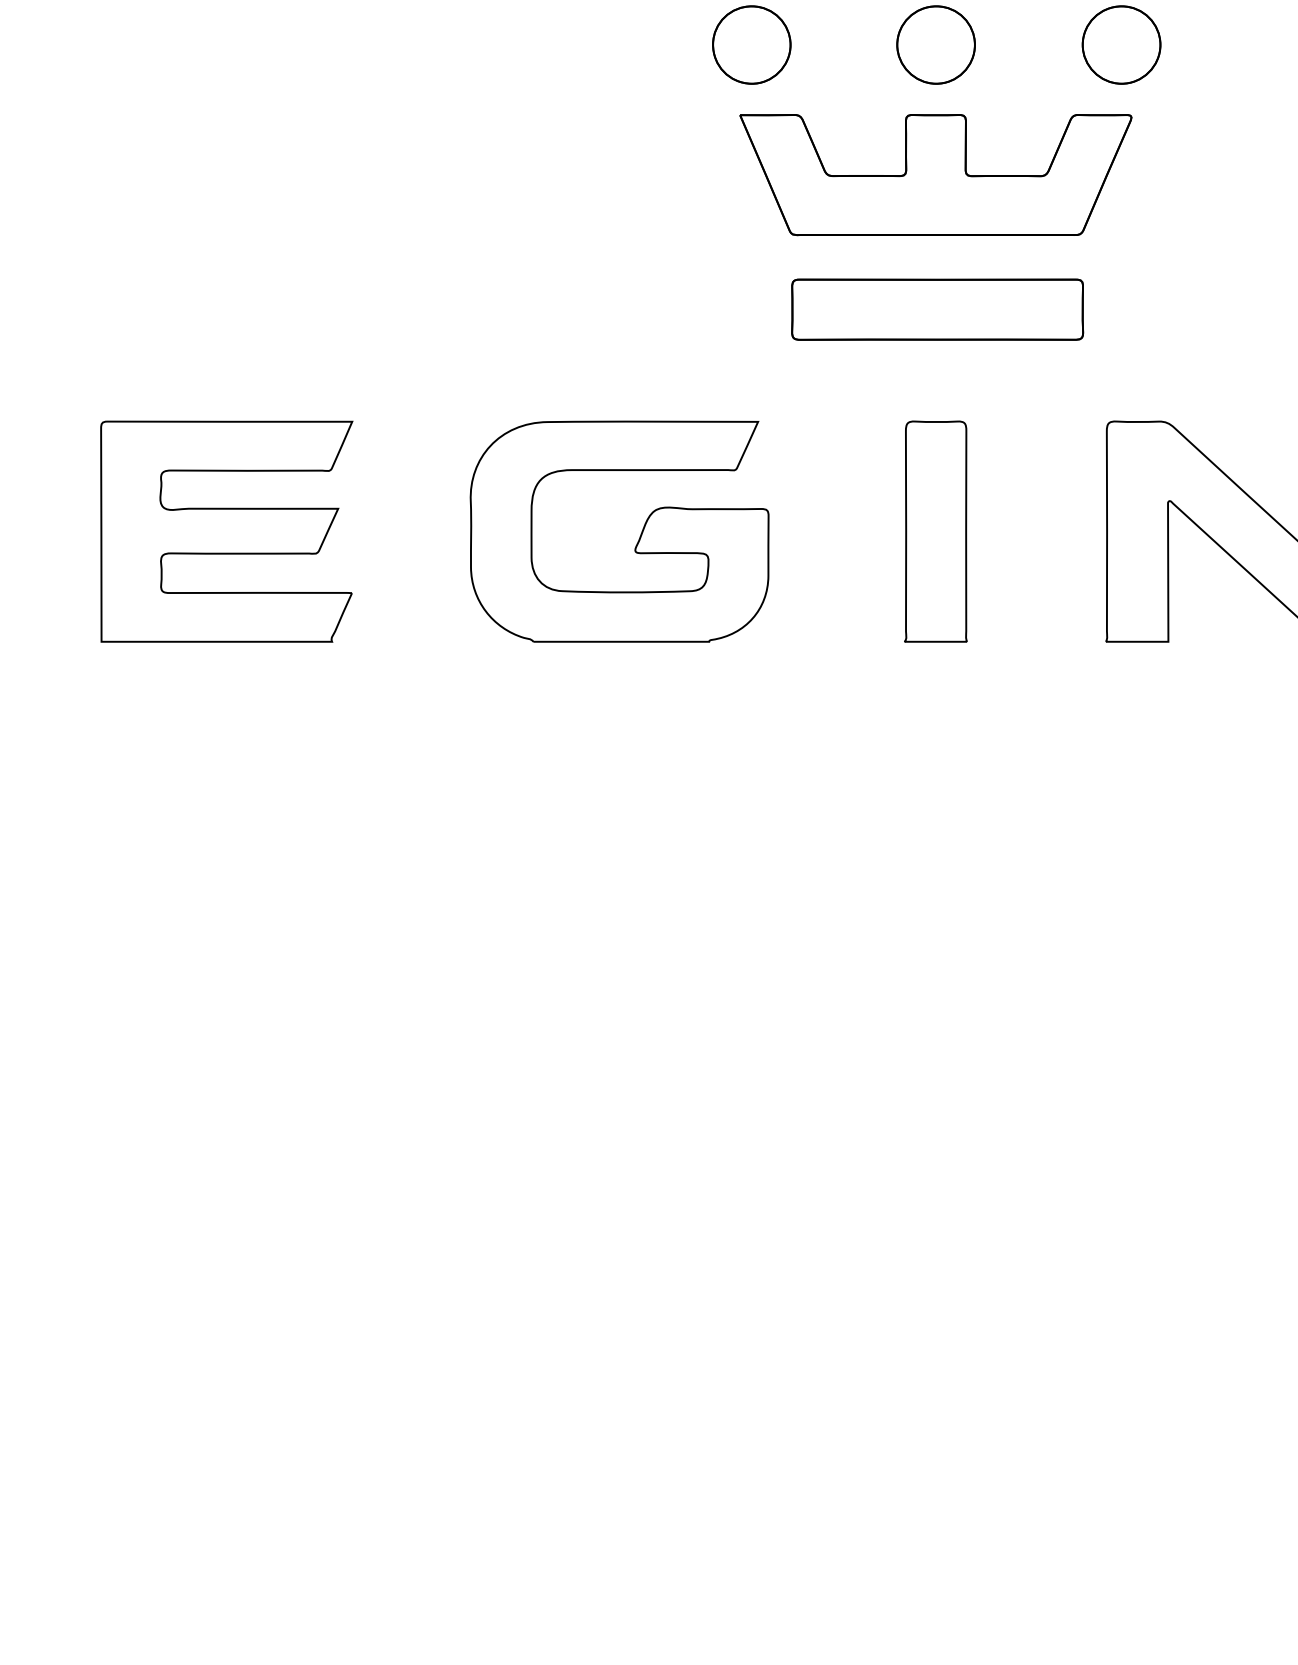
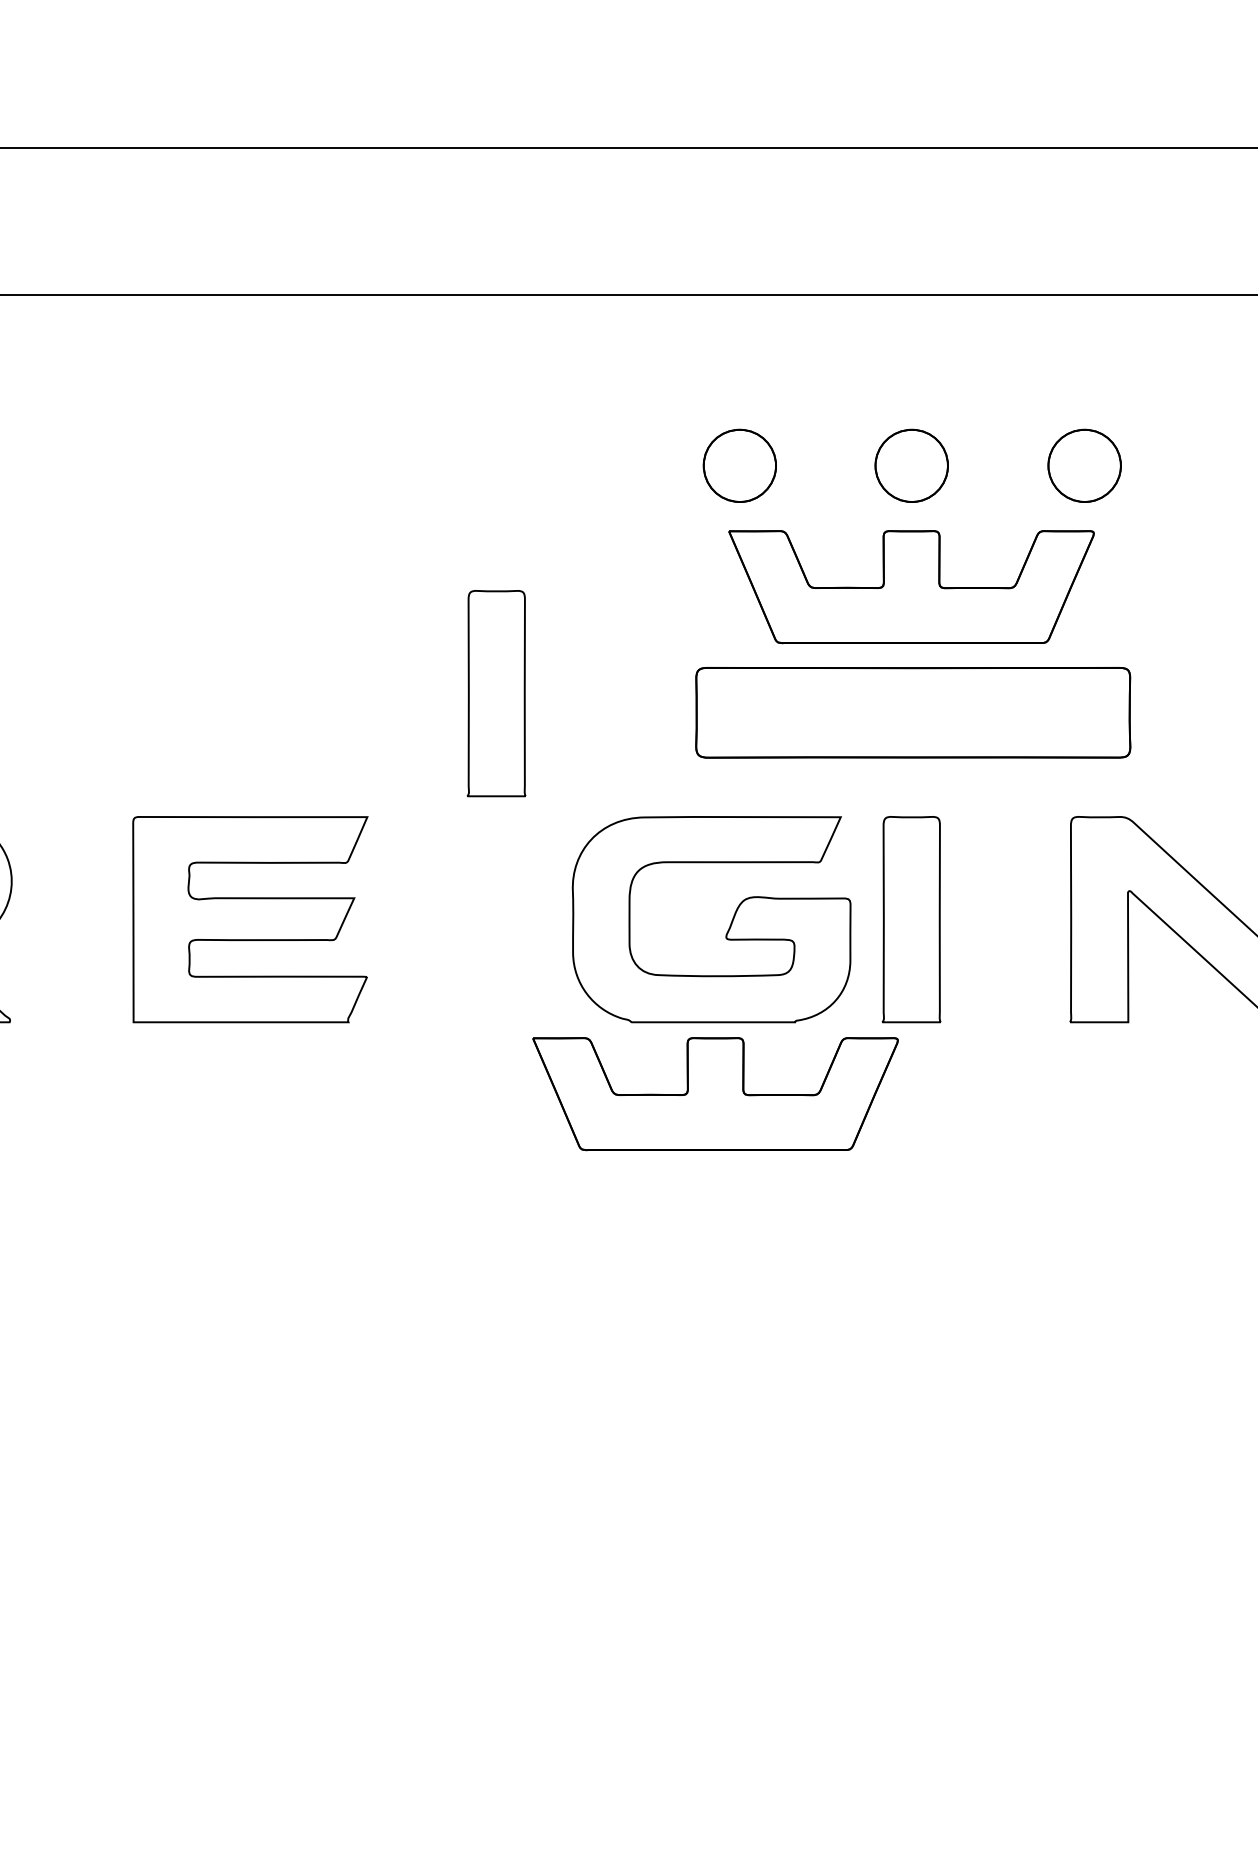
part: (490, 289) -> (496, 693), added
part: (936, 309) -> (912, 712), size x1.6
part: (638, 537) -> (729, 925), moved
part: (725, 719) -> (715, 1094), added

